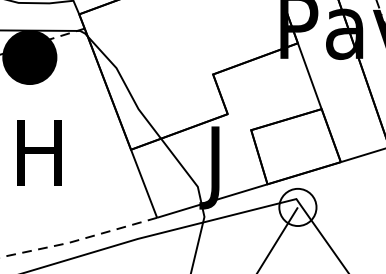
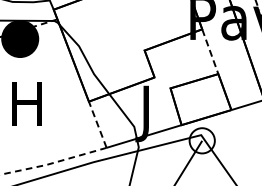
line: (310, 75) -> (210, 51), solid -> dashed
line: (143, 183) -> (97, 124), solid -> dashed

